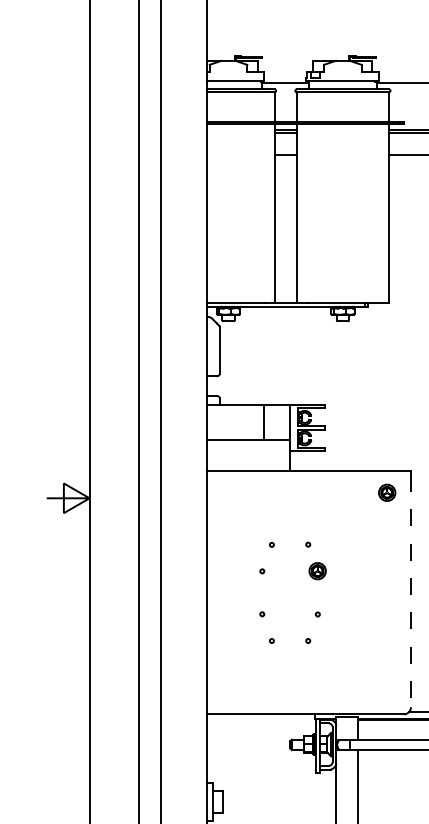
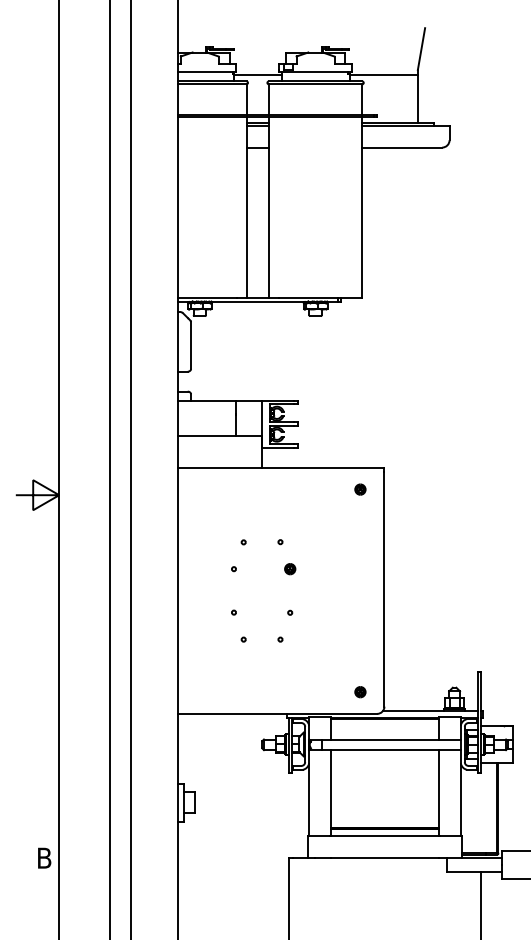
part: (387, 492) -> (360, 489), size x0.62
part: (318, 571) -> (290, 569), size x0.62
line: (411, 591) -> (384, 589), dashed -> solid
part: (387, 693) -> (360, 692), added

